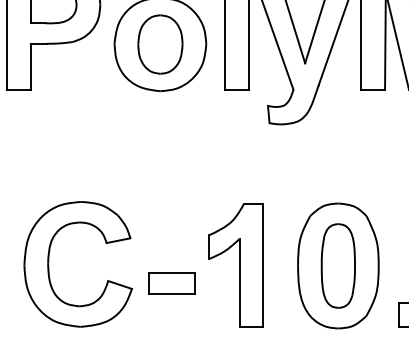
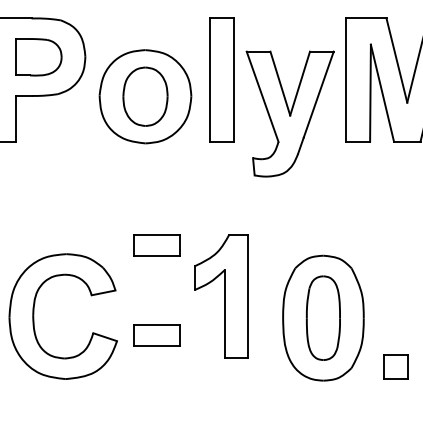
part: (171, 193) -> (156, 245), added
part: (236, 265) -> (221, 296), moved

